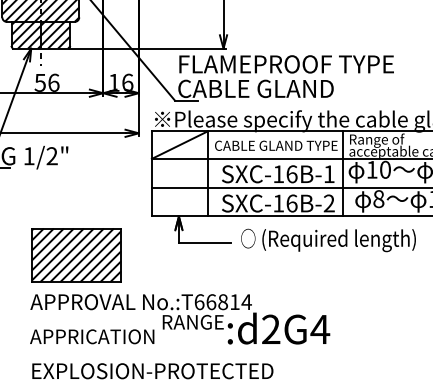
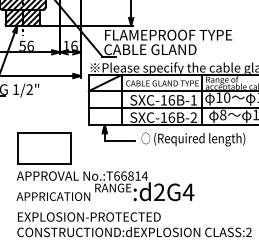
hatch: (75, 255) -> (43, 148), removed

